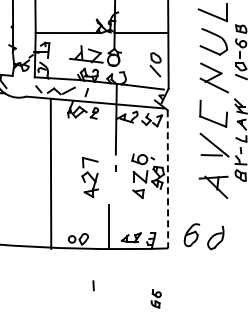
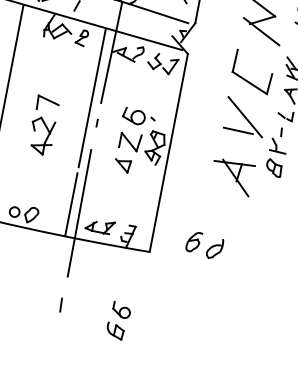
line: (109, 152) -> (92, 98), added
part: (89, 177) -> (42, 125), moved
line: (167, 179) -> (168, 153), dashed -> solid
line: (115, 231) -> (79, 212), added
part: (204, 236) -> (205, 245), size x0.62
line: (93, 285) -> (61, 304), moved
part: (155, 299) -> (117, 321), size x1.43

